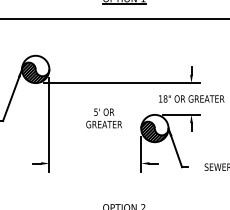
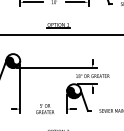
text: (104, 119) -> (45, 109), moved

